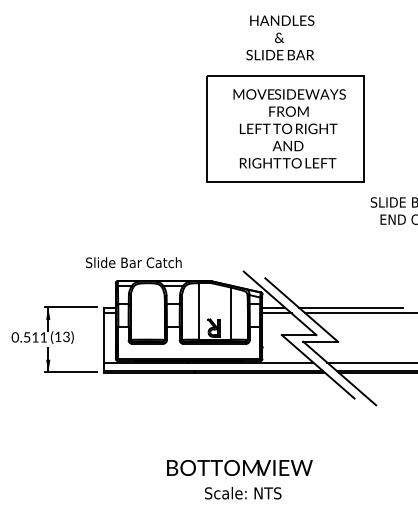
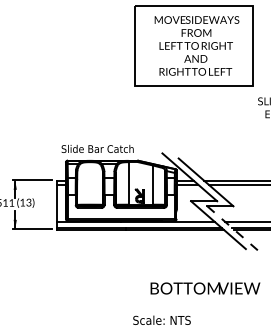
text: (133, 262) -> (97, 148), moved
line: (340, 373) -> (235, 230), solid -> dashed
text: (239, 467) -> (205, 288), moved

